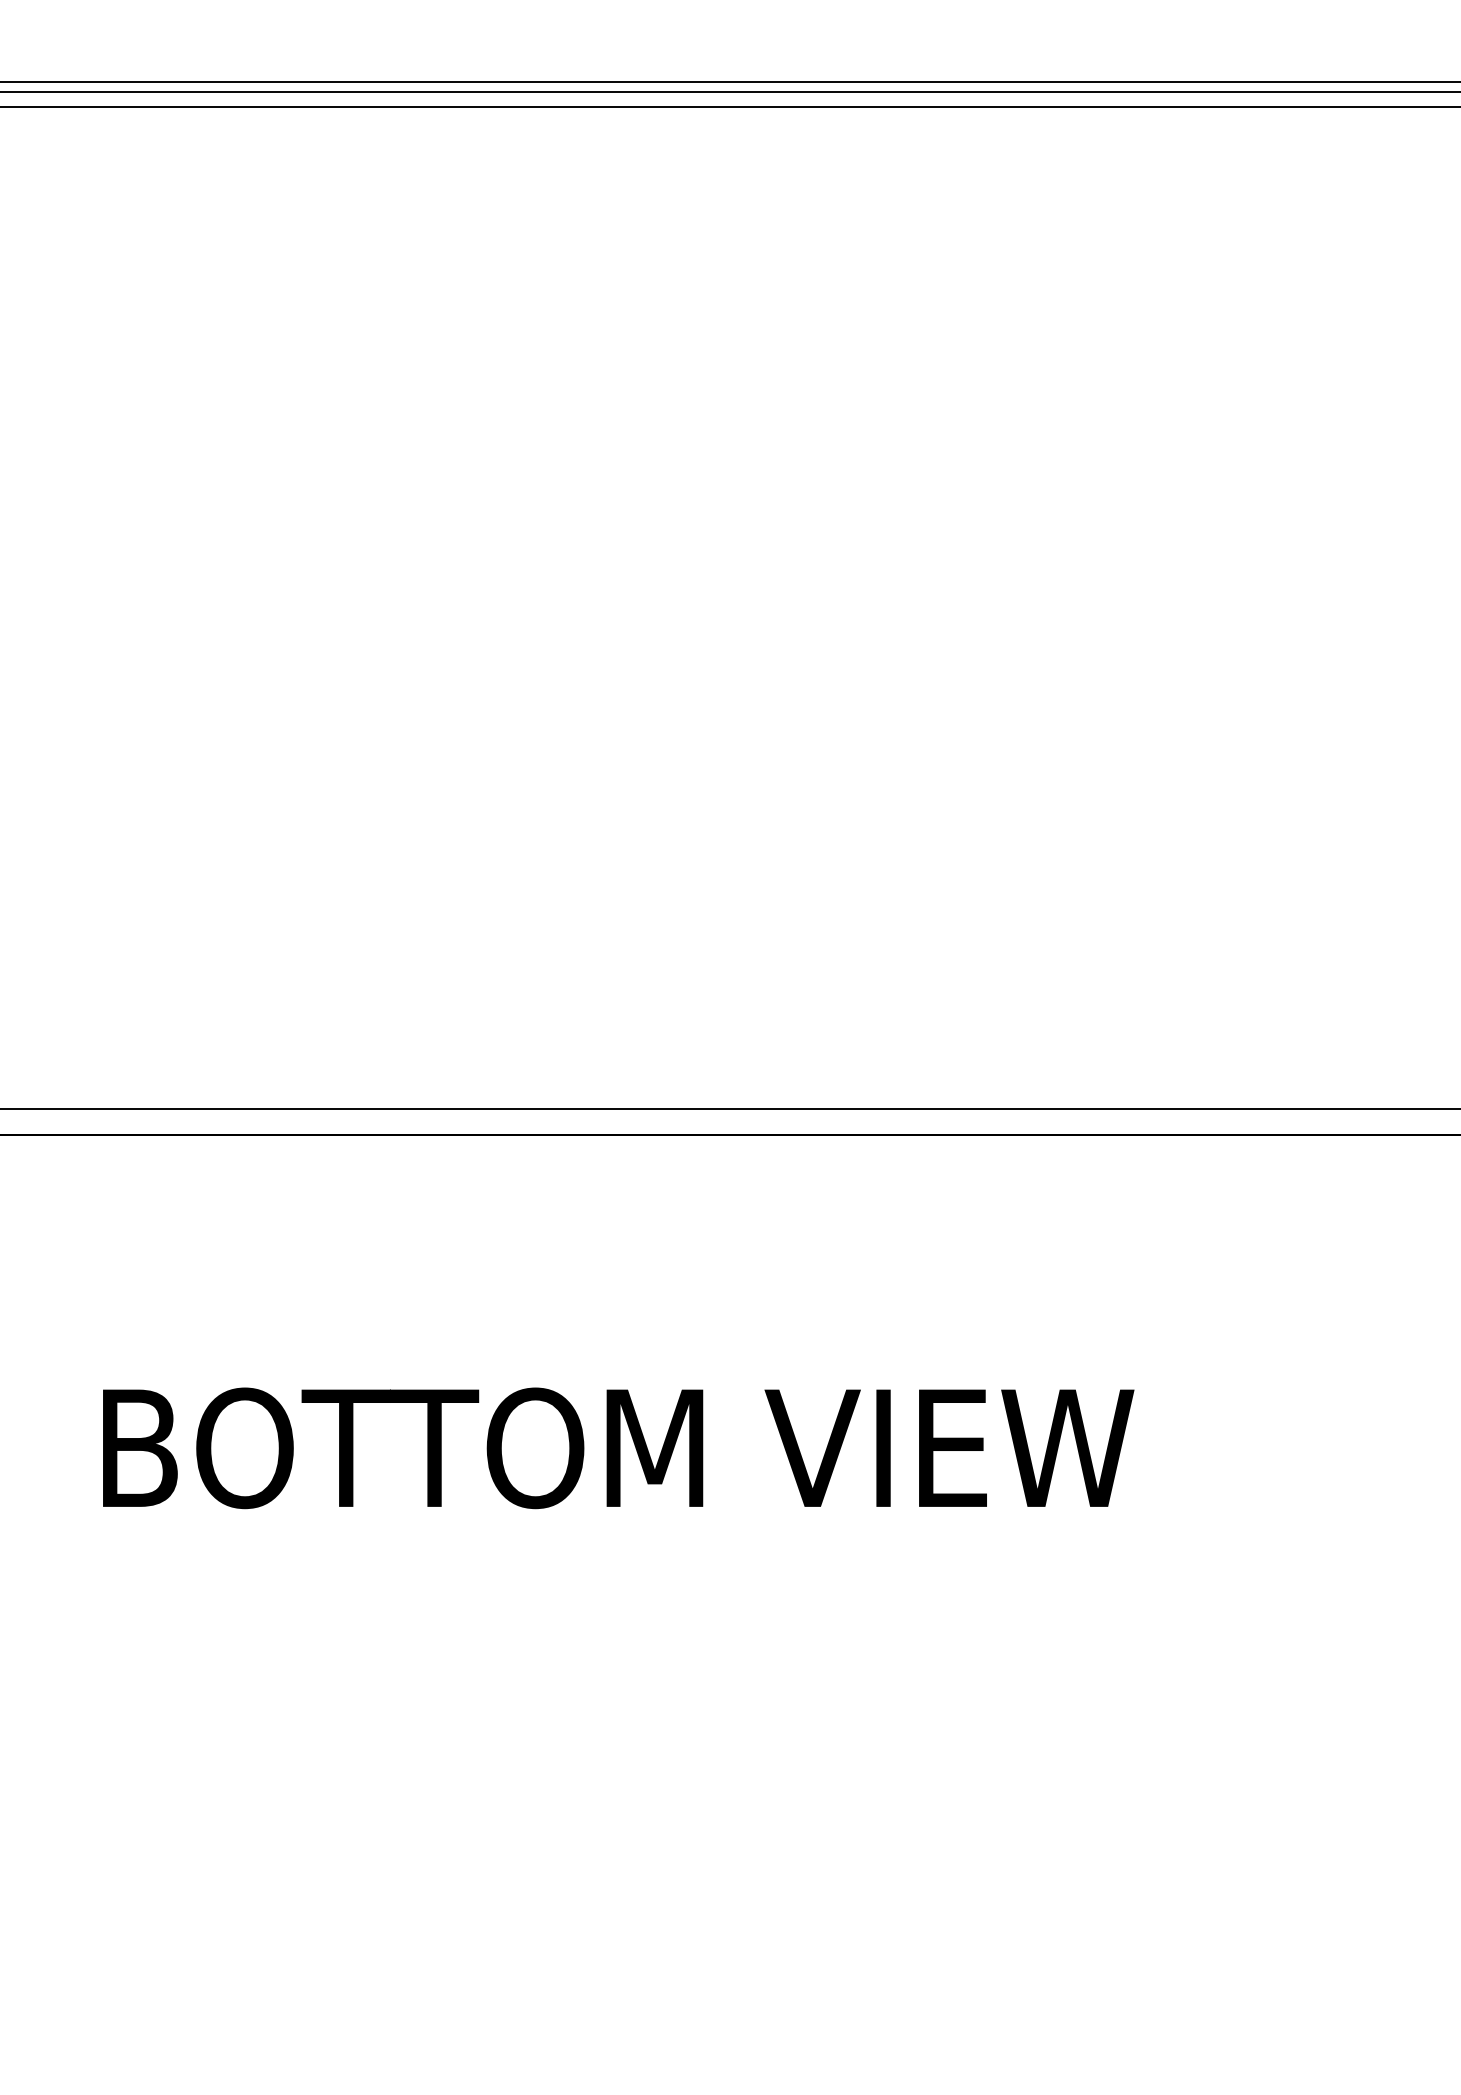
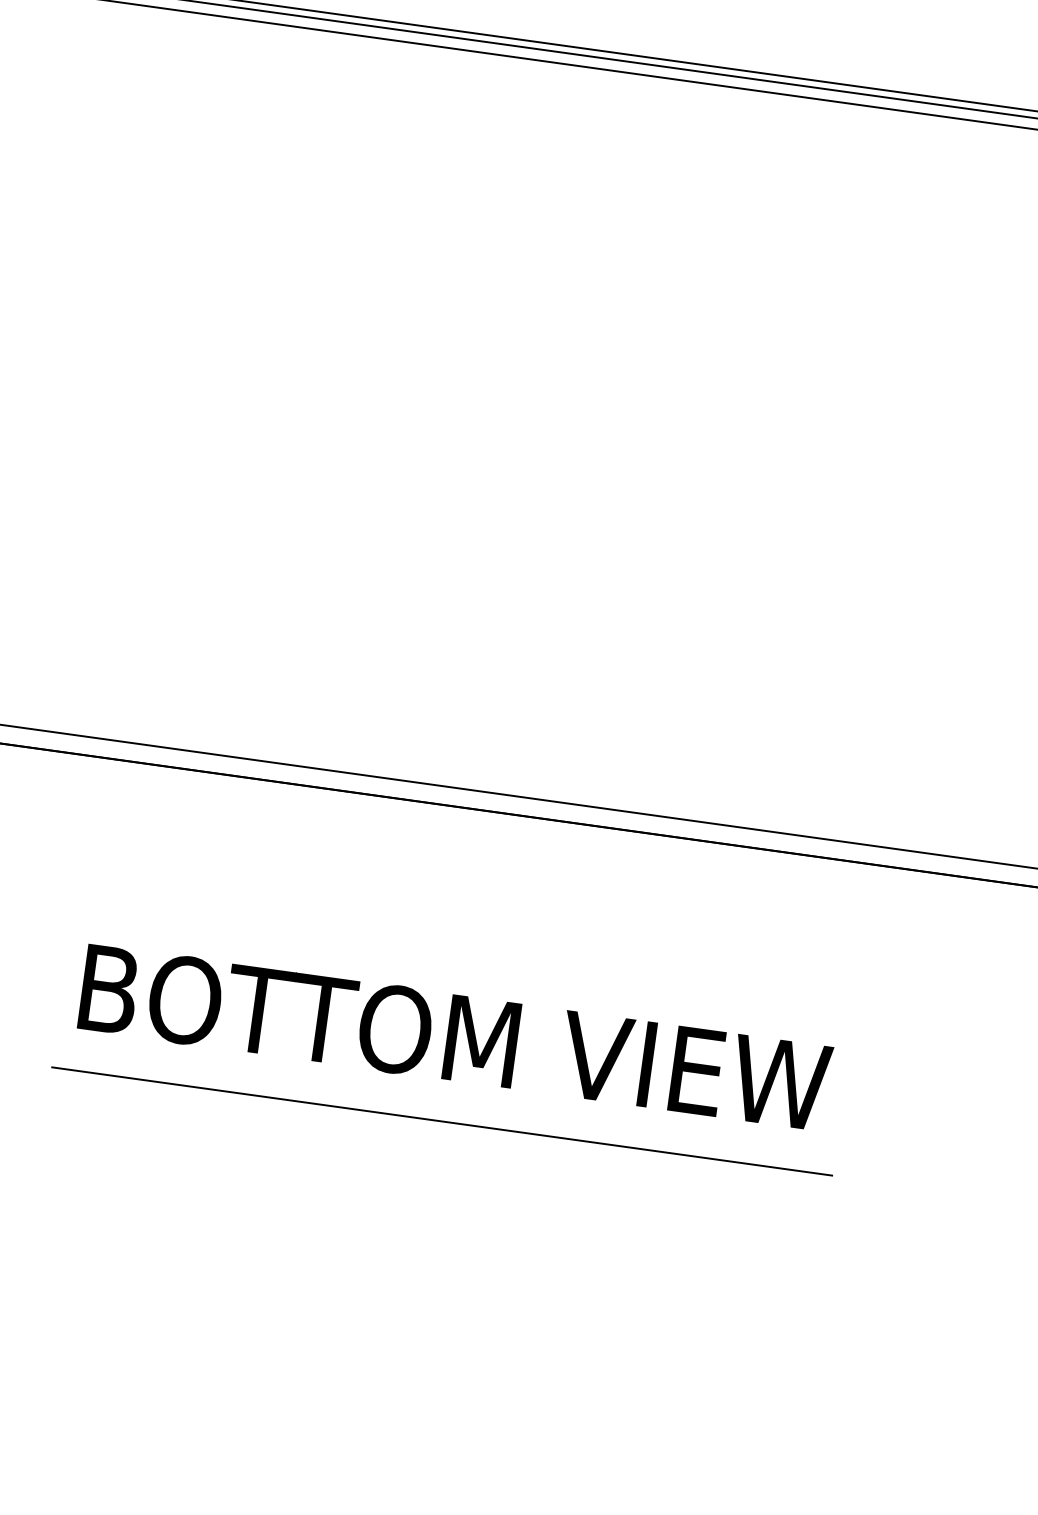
line: (616, 1564) -> (442, 1121), added

